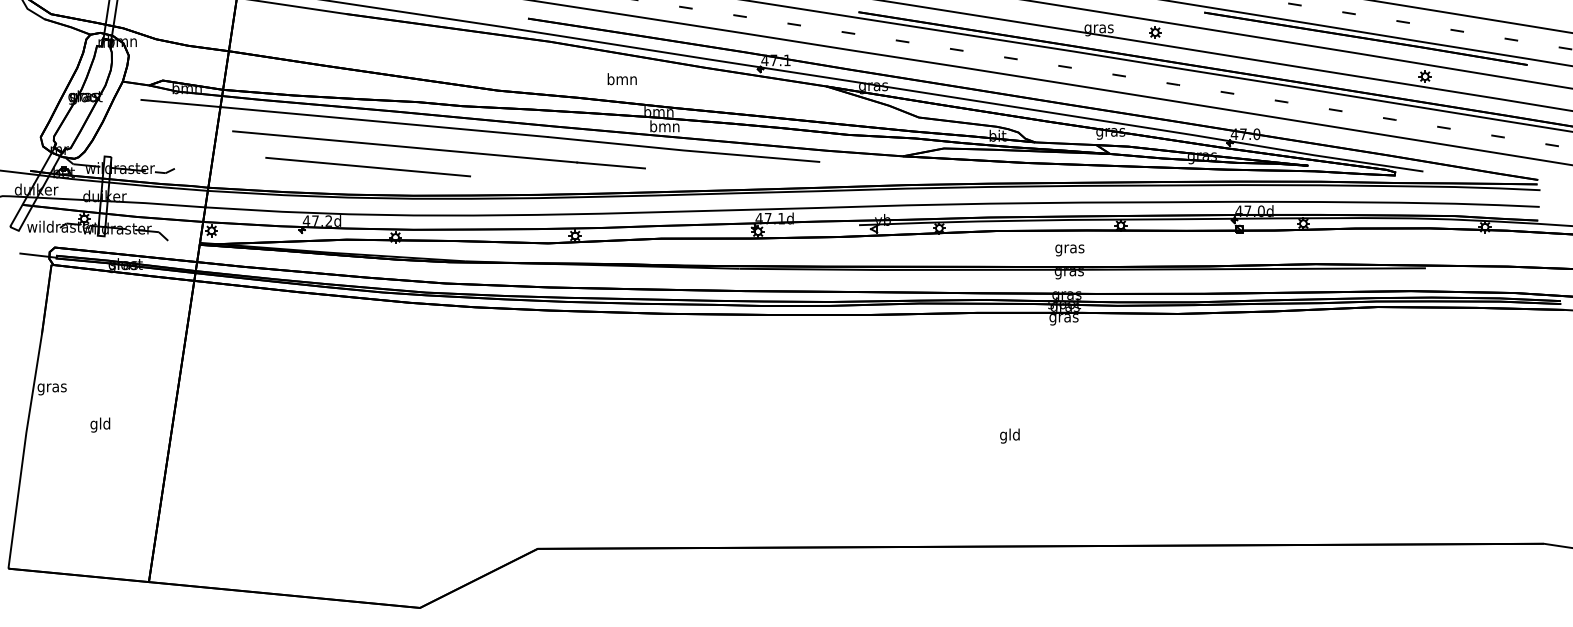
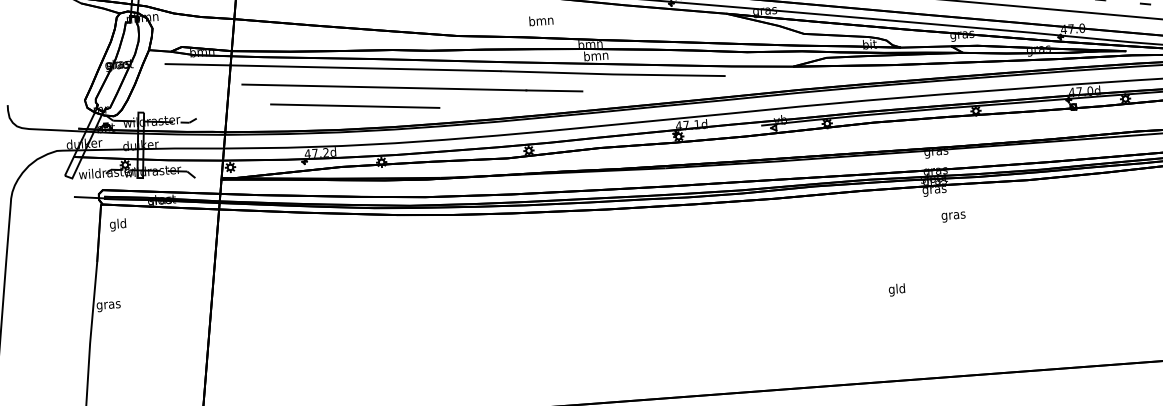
text: (621, 79) -> (540, 20), moved
text: (1069, 250) -> (953, 217), moved
text: (100, 424) -> (118, 224), moved

